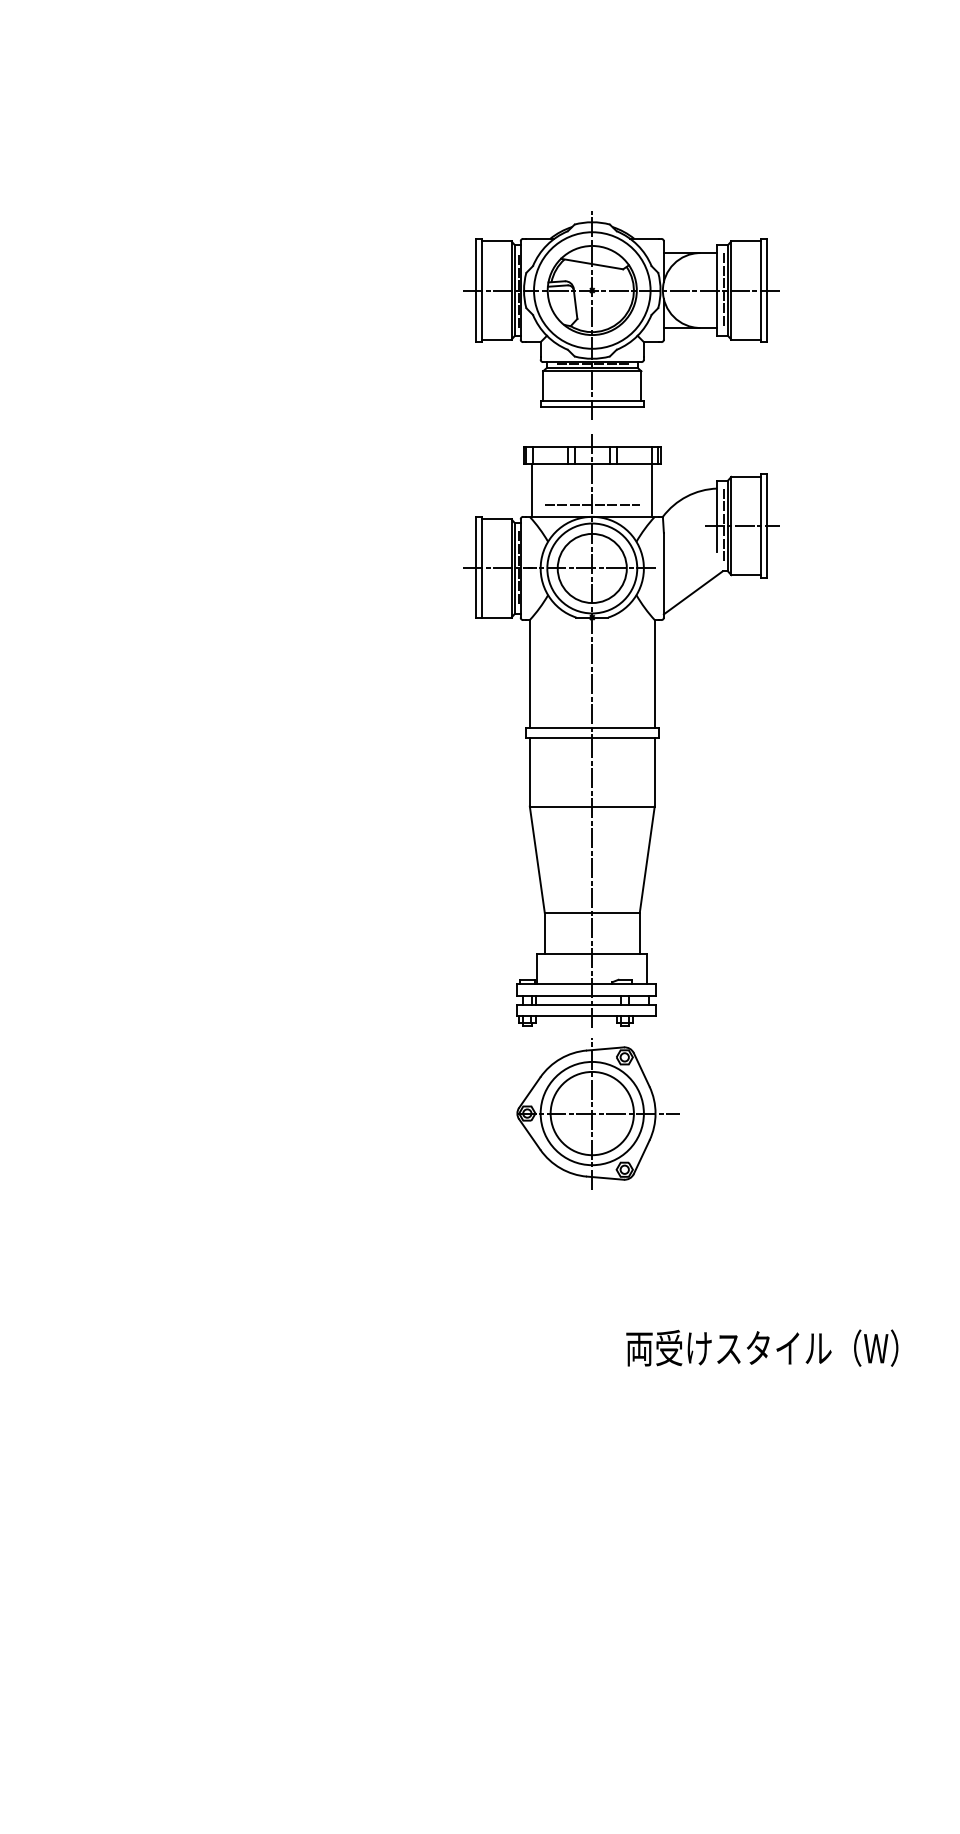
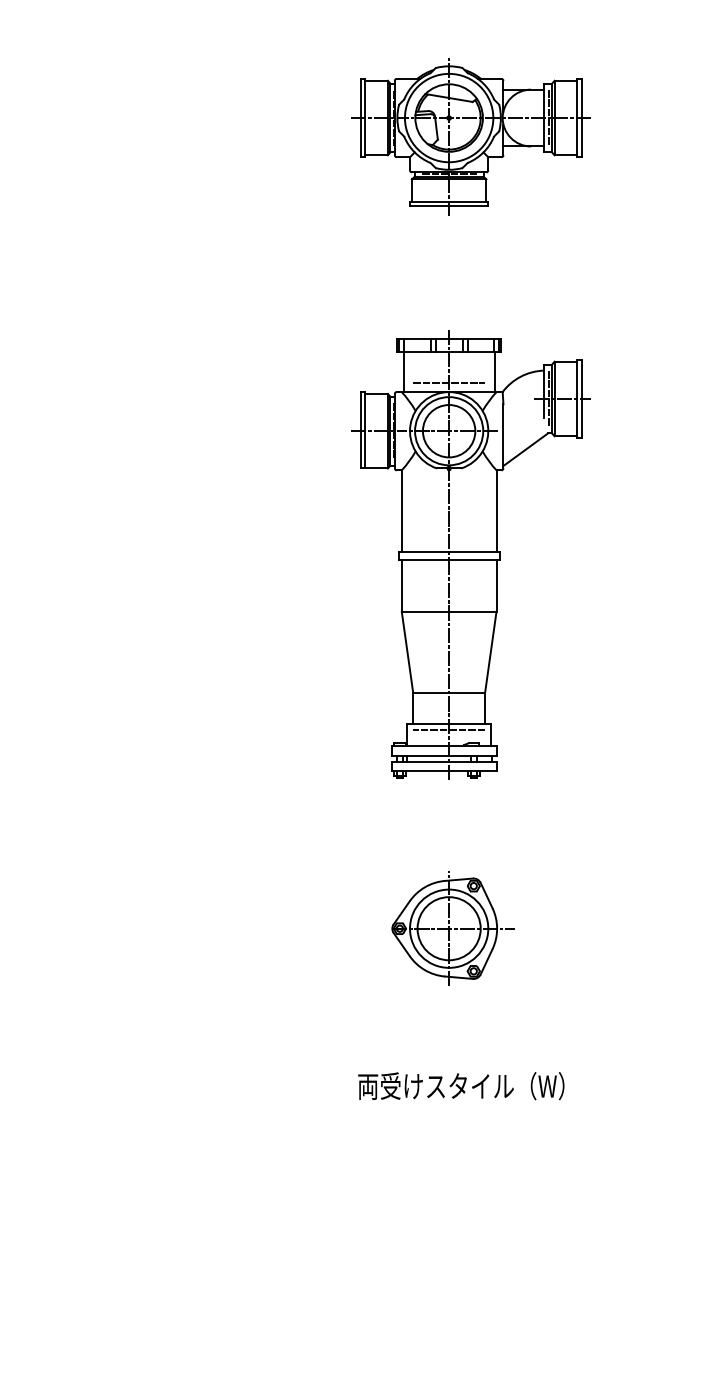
part: (621, 315) -> (471, 137), moved
line: (591, 963) -> (448, 730), added
part: (597, 1113) -> (453, 928), moved
text: (762, 1347) -> (461, 1085), moved

